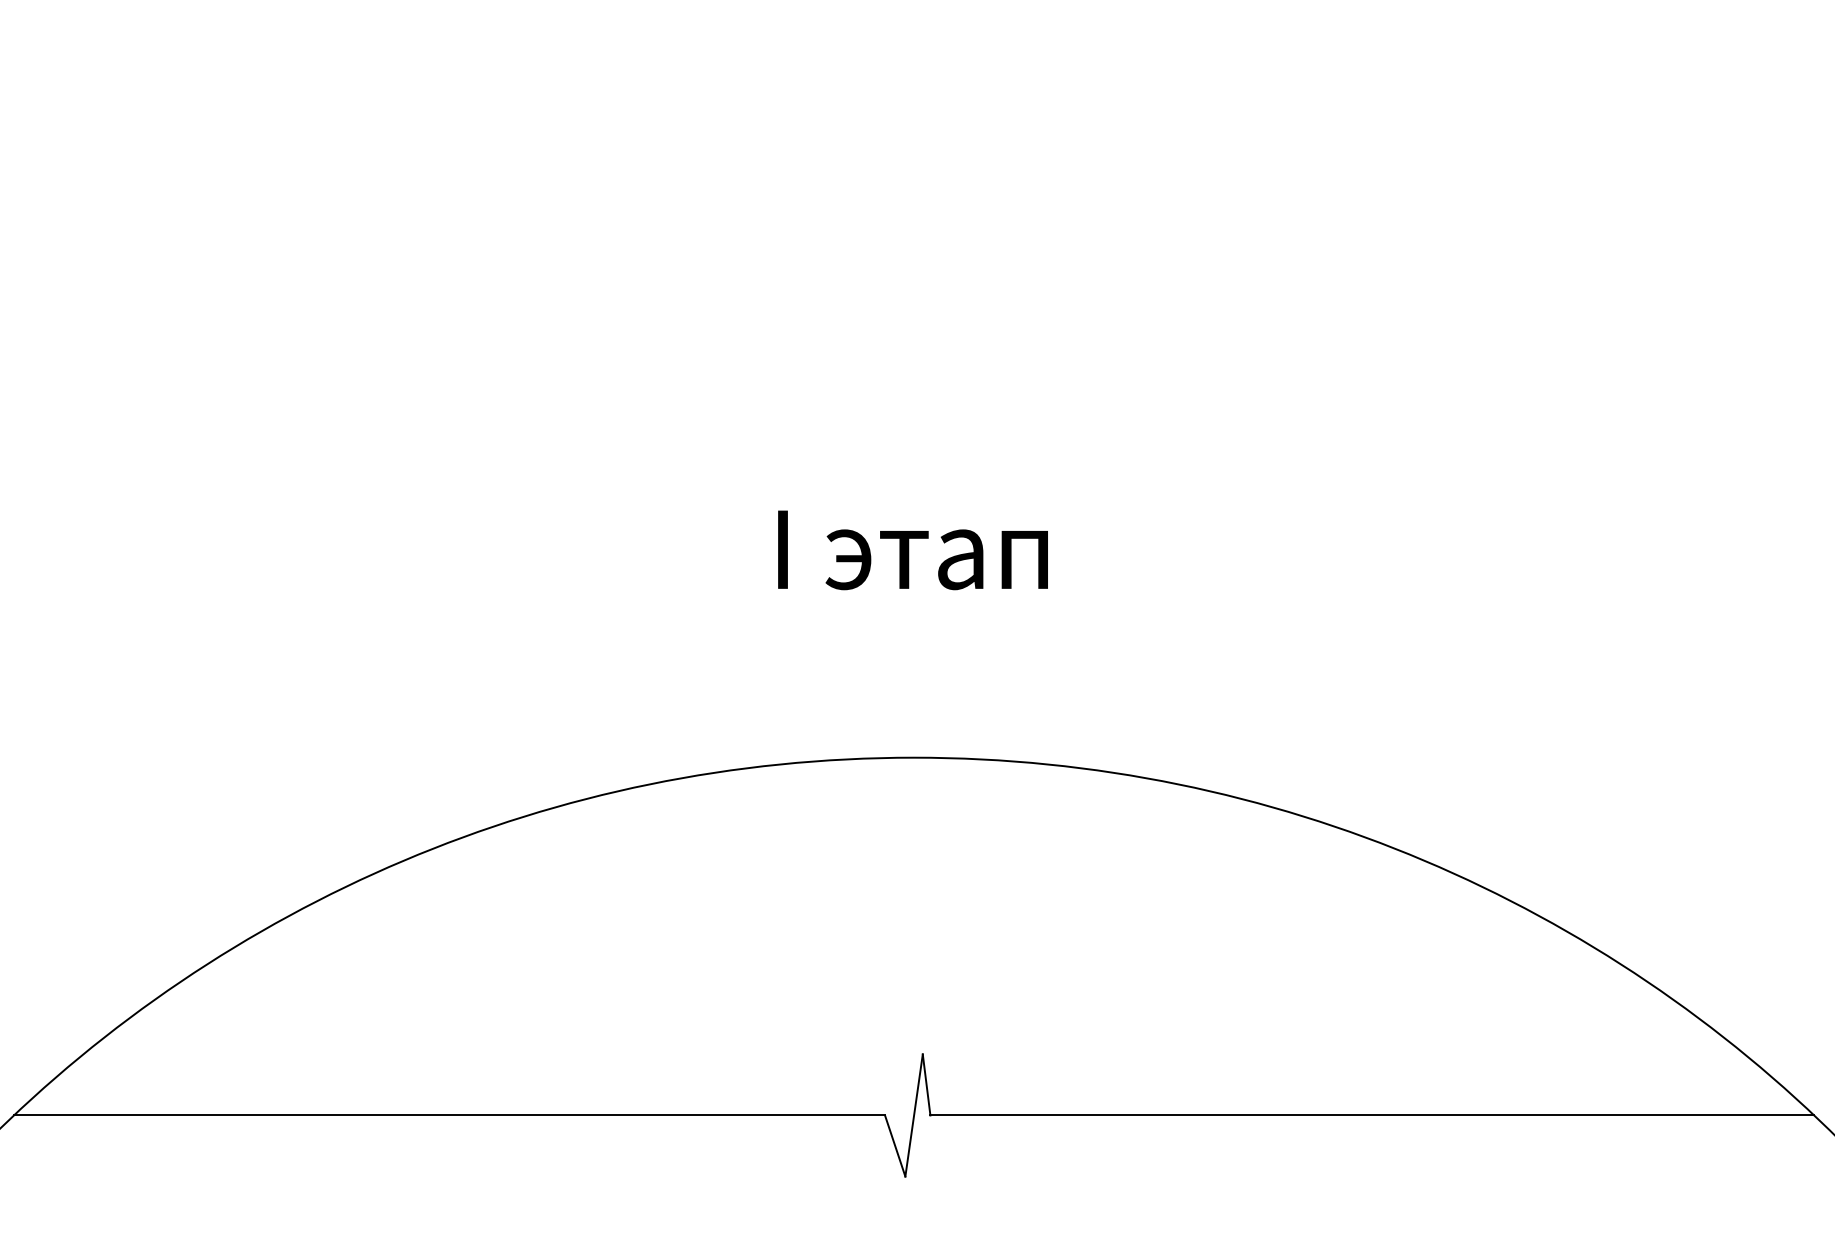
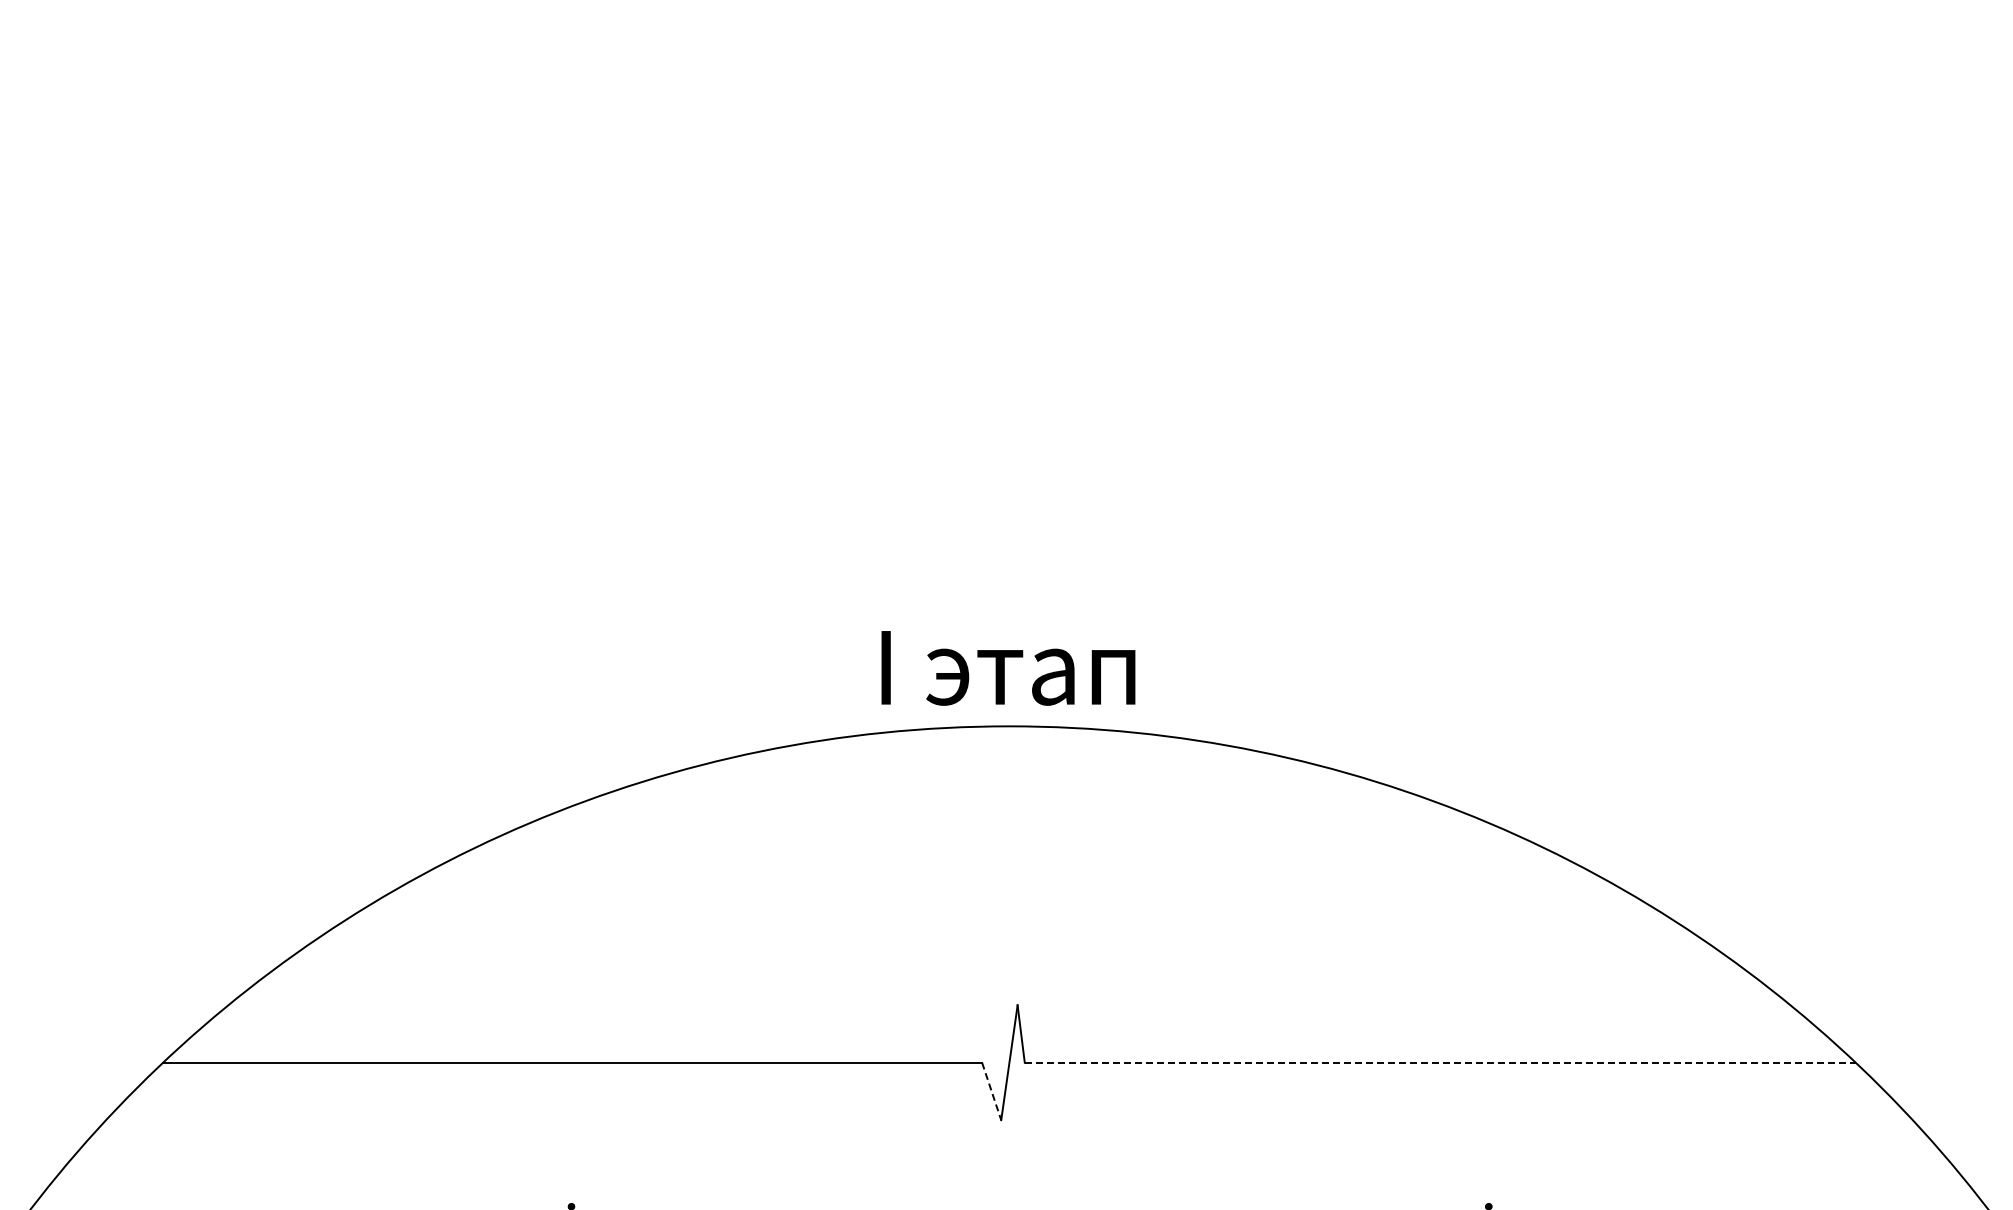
text: (913, 550) -> (1008, 668), moved
line: (1372, 1115) -> (1440, 1062), solid -> dashed
line: (895, 1146) -> (991, 1091), solid -> dashed

